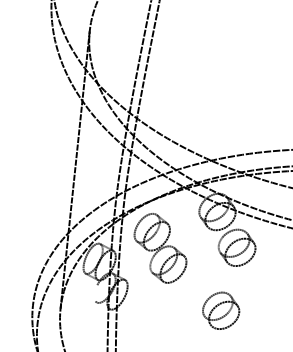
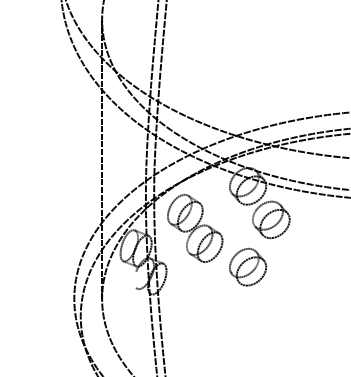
part: (221, 311) -> (248, 267), moved

